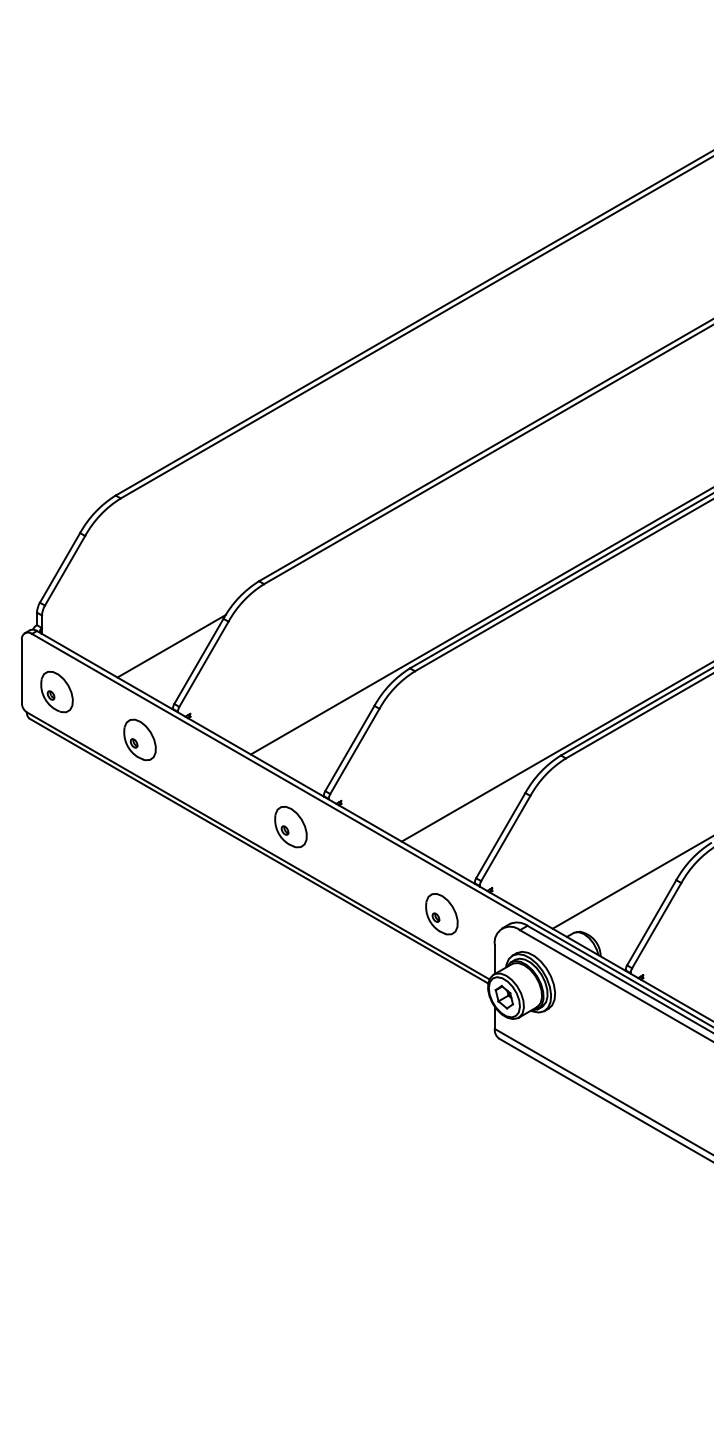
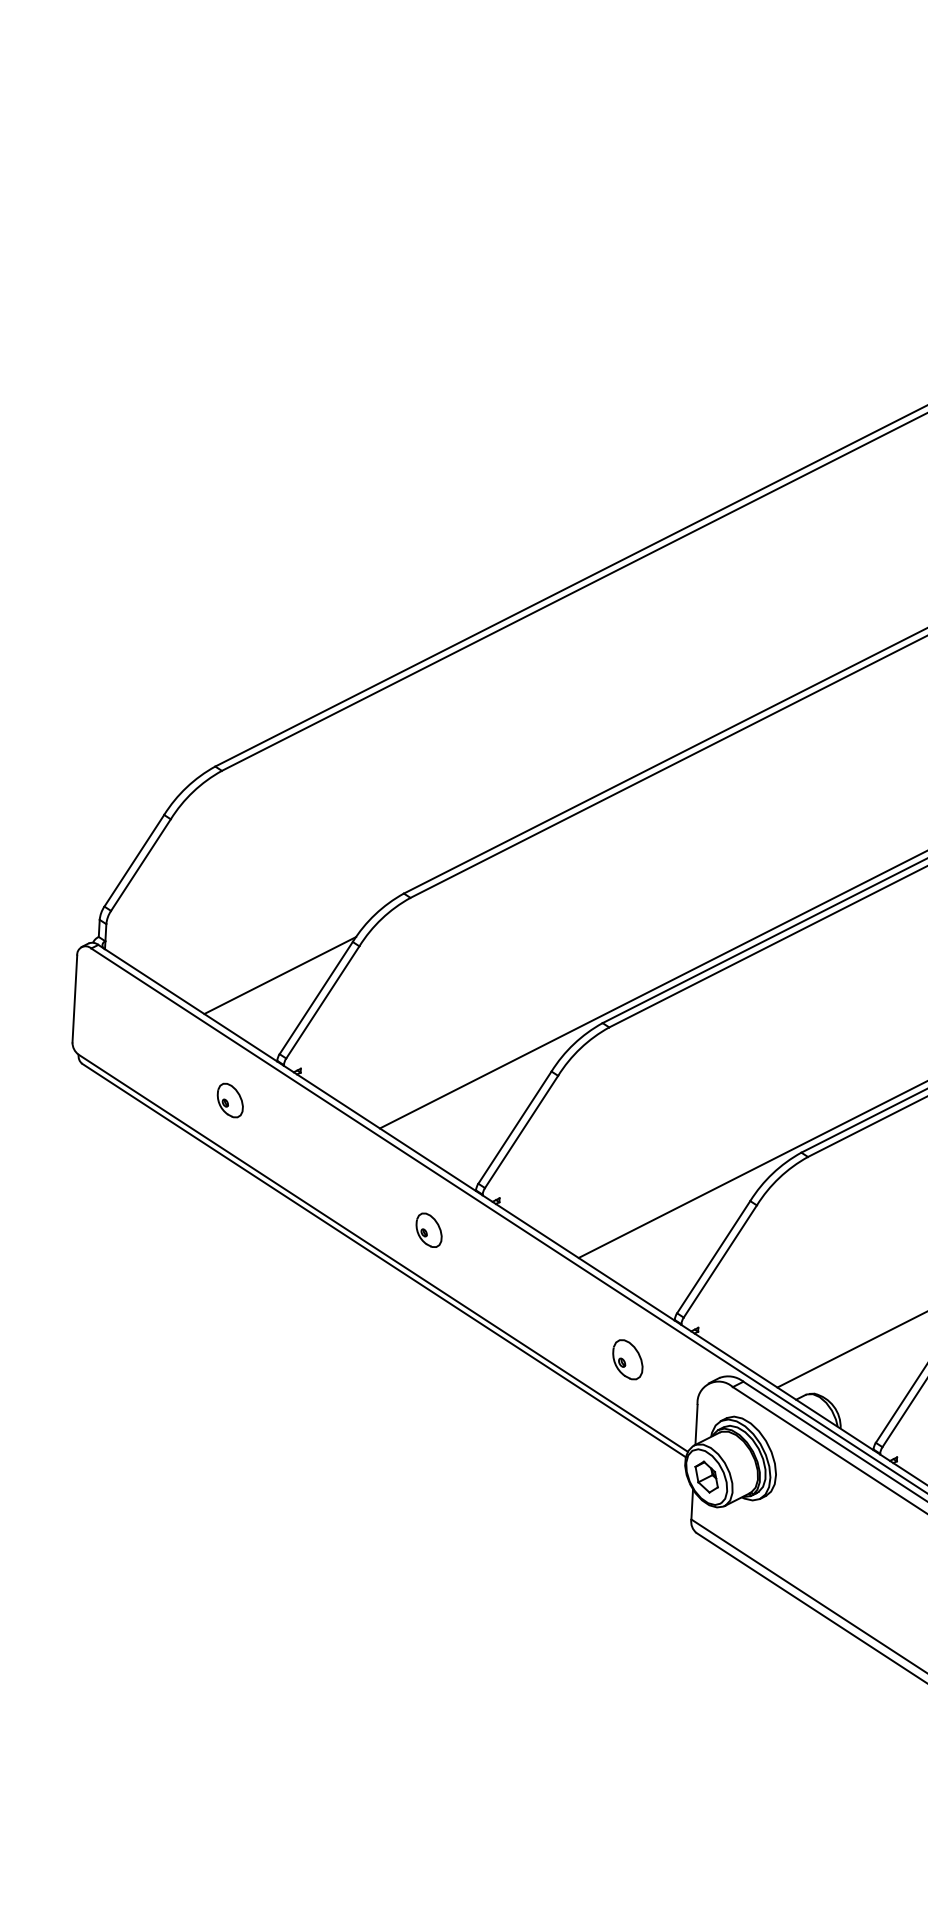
part: (56, 691) -> (120, 1028), removed
part: (139, 739) -> (229, 1099), size x0.6
part: (290, 827) -> (428, 1230), size x0.6
part: (441, 914) -> (627, 1360), size x0.7

